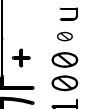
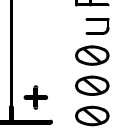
part: (64, 36) -> (91, 55), size x1.67
part: (21, 57) -> (36, 96), moved

